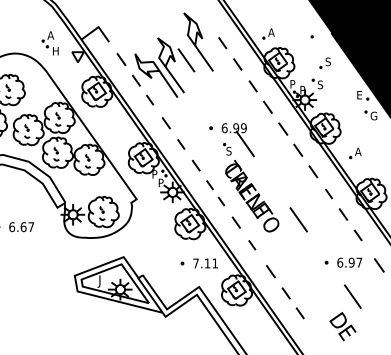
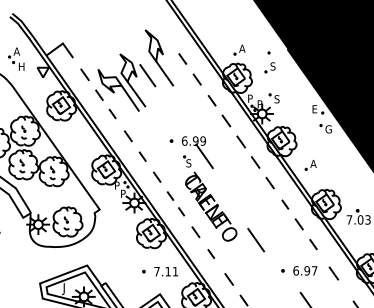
part: (268, 33) -> (239, 49), moved
part: (324, 63) -> (269, 68), moved
line: (298, 219) -> (255, 239), moved

